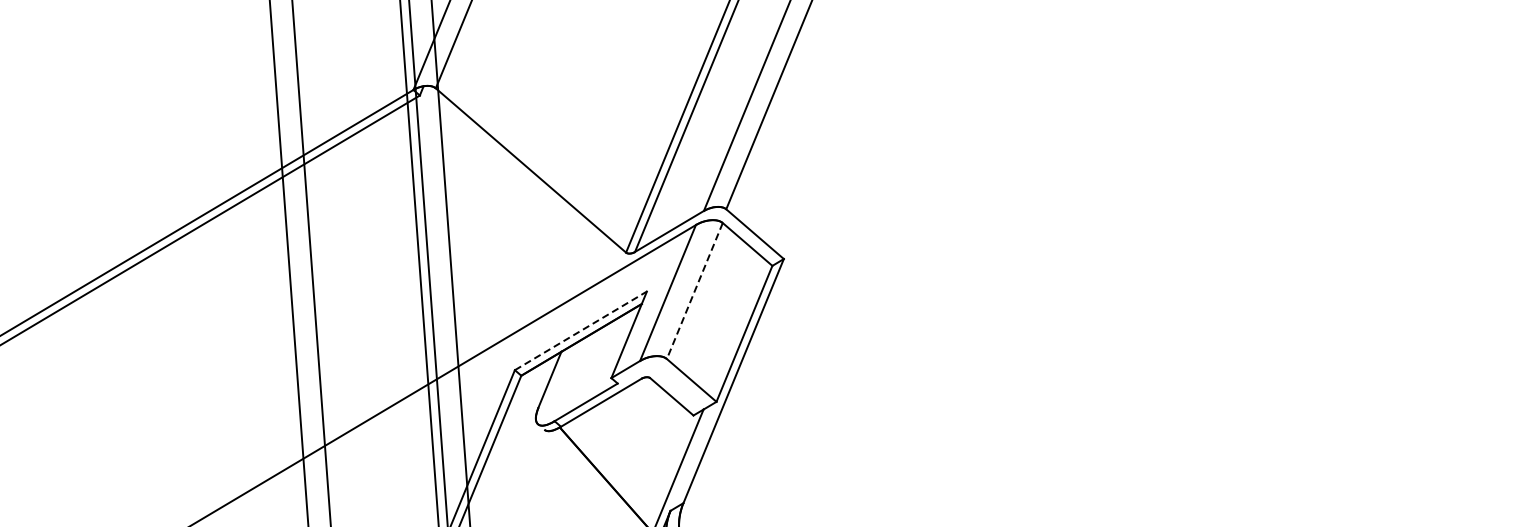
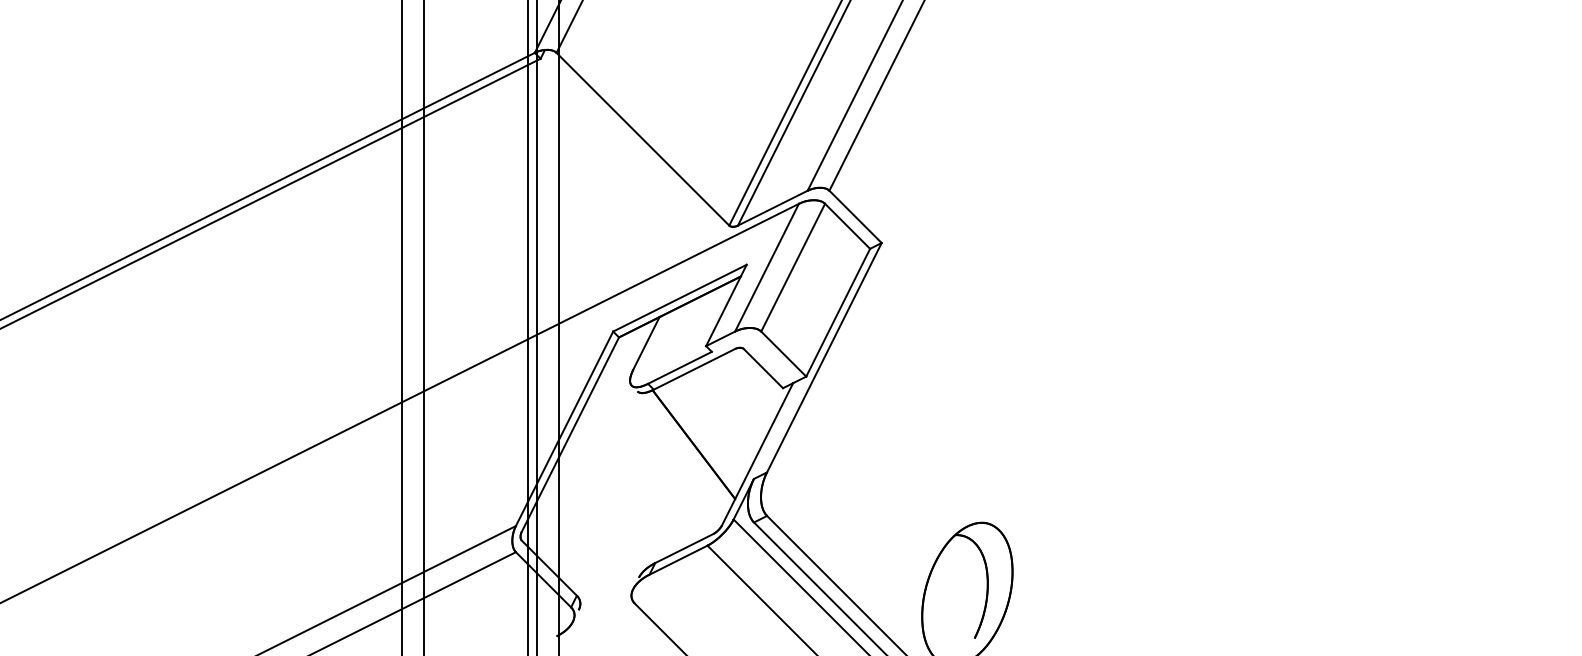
line: (694, 291) -> (792, 268), dashed -> solid
line: (580, 331) -> (679, 298), dashed -> solid

